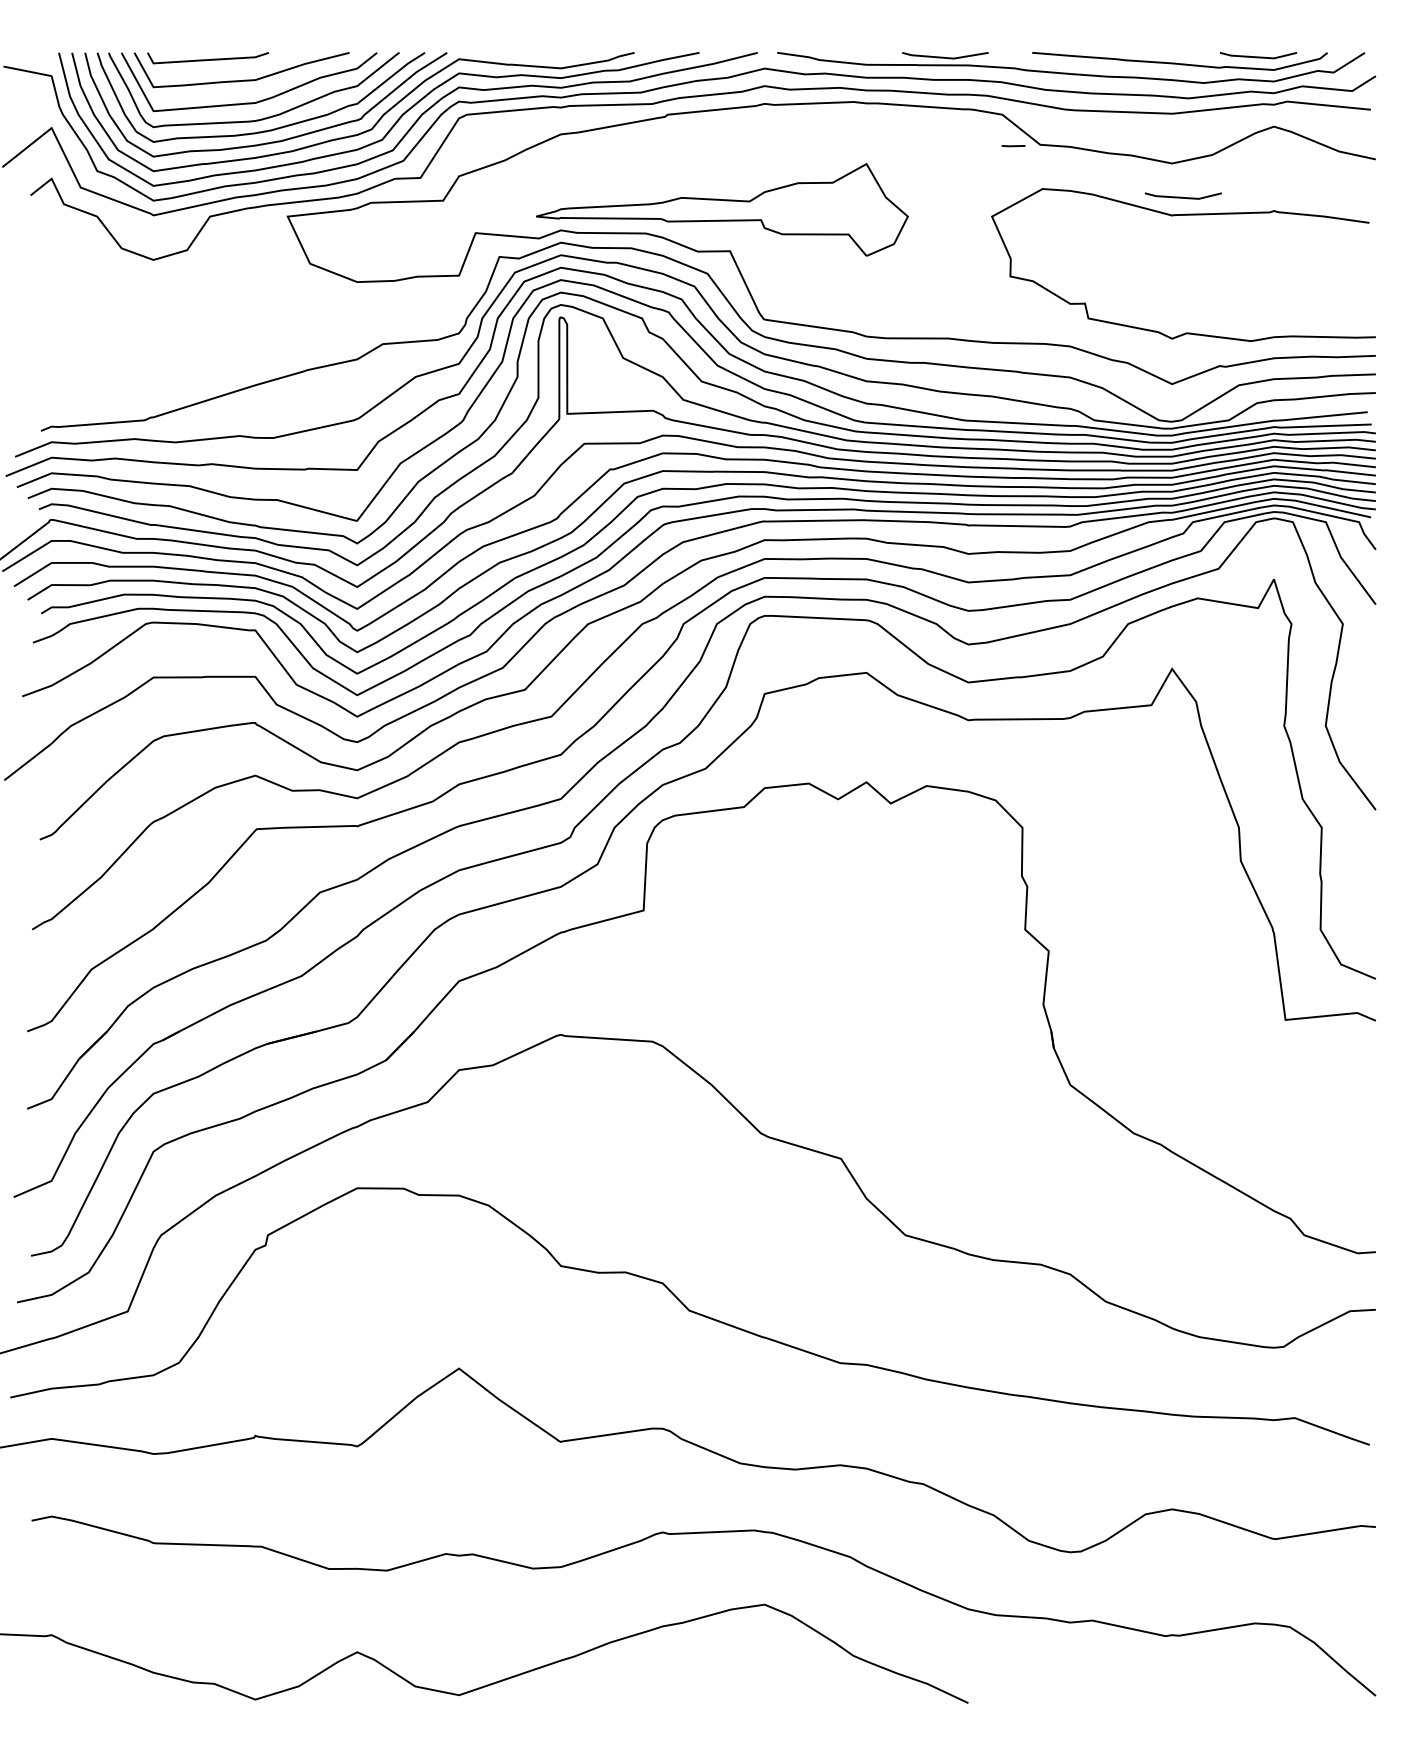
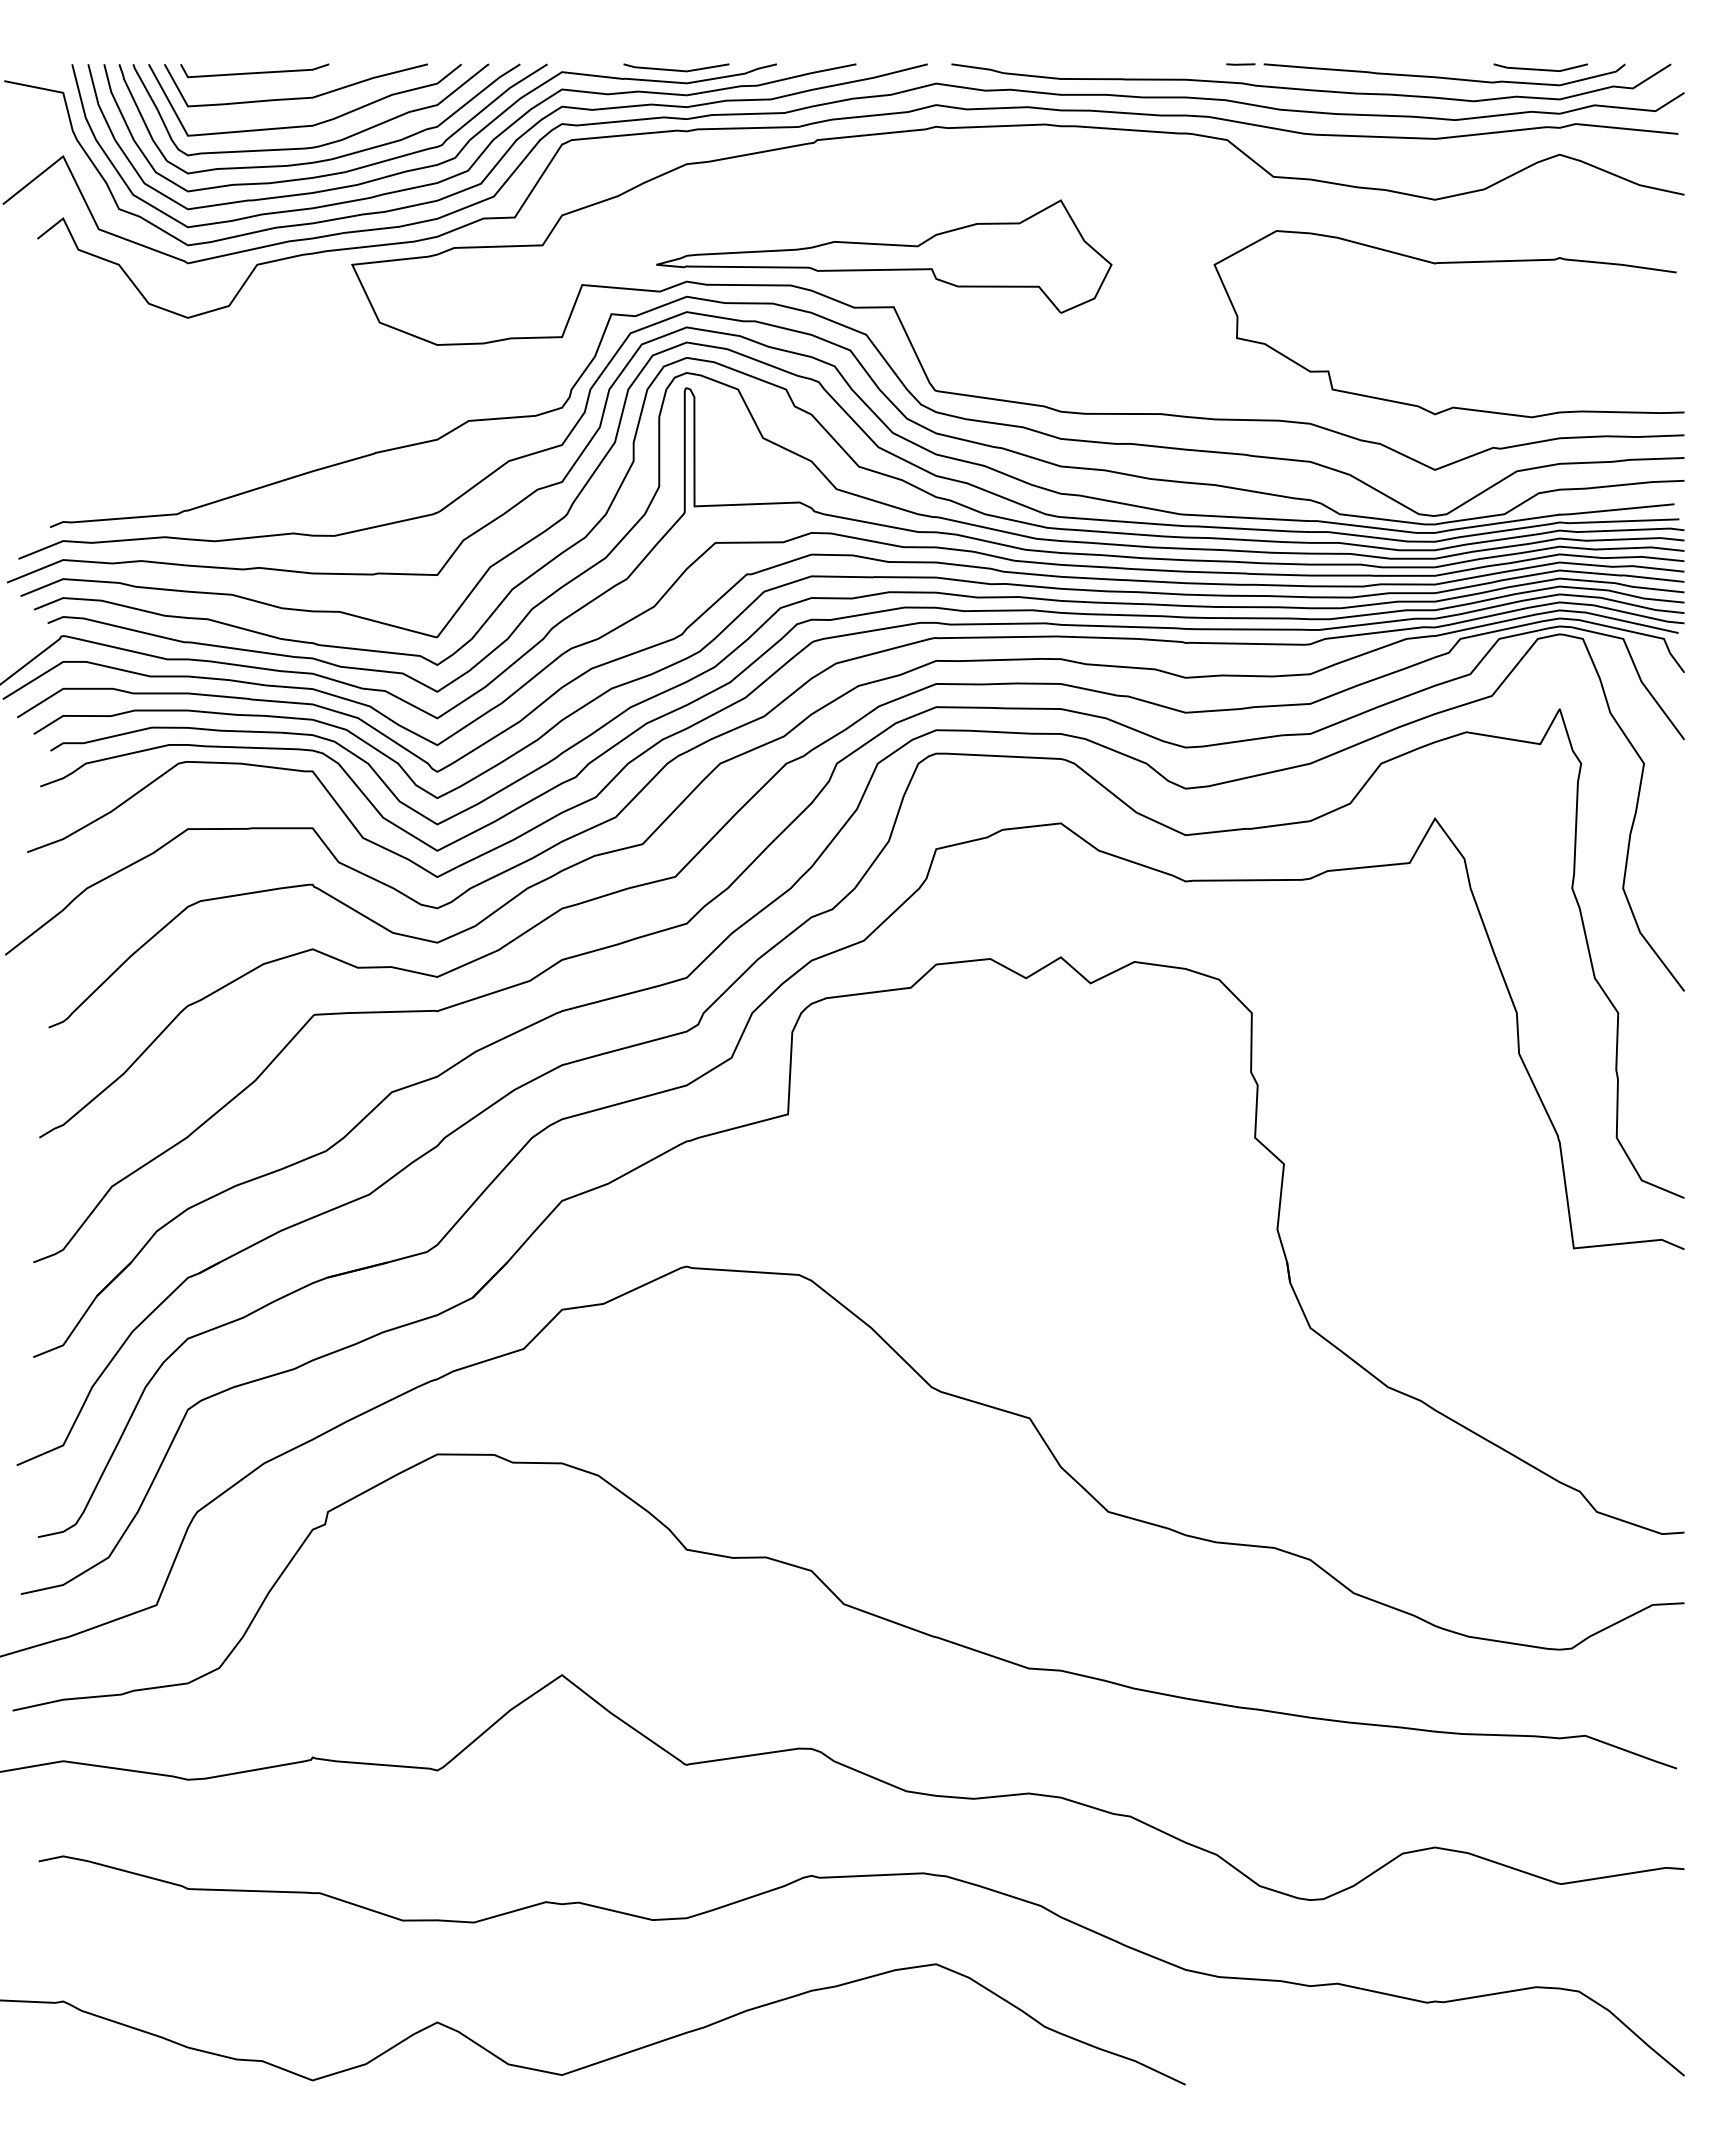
line: (945, 57) -> (676, 69), moved
line: (1013, 146) -> (1240, 64), moved
line: (1182, 196) -> (1447, 240), removed

